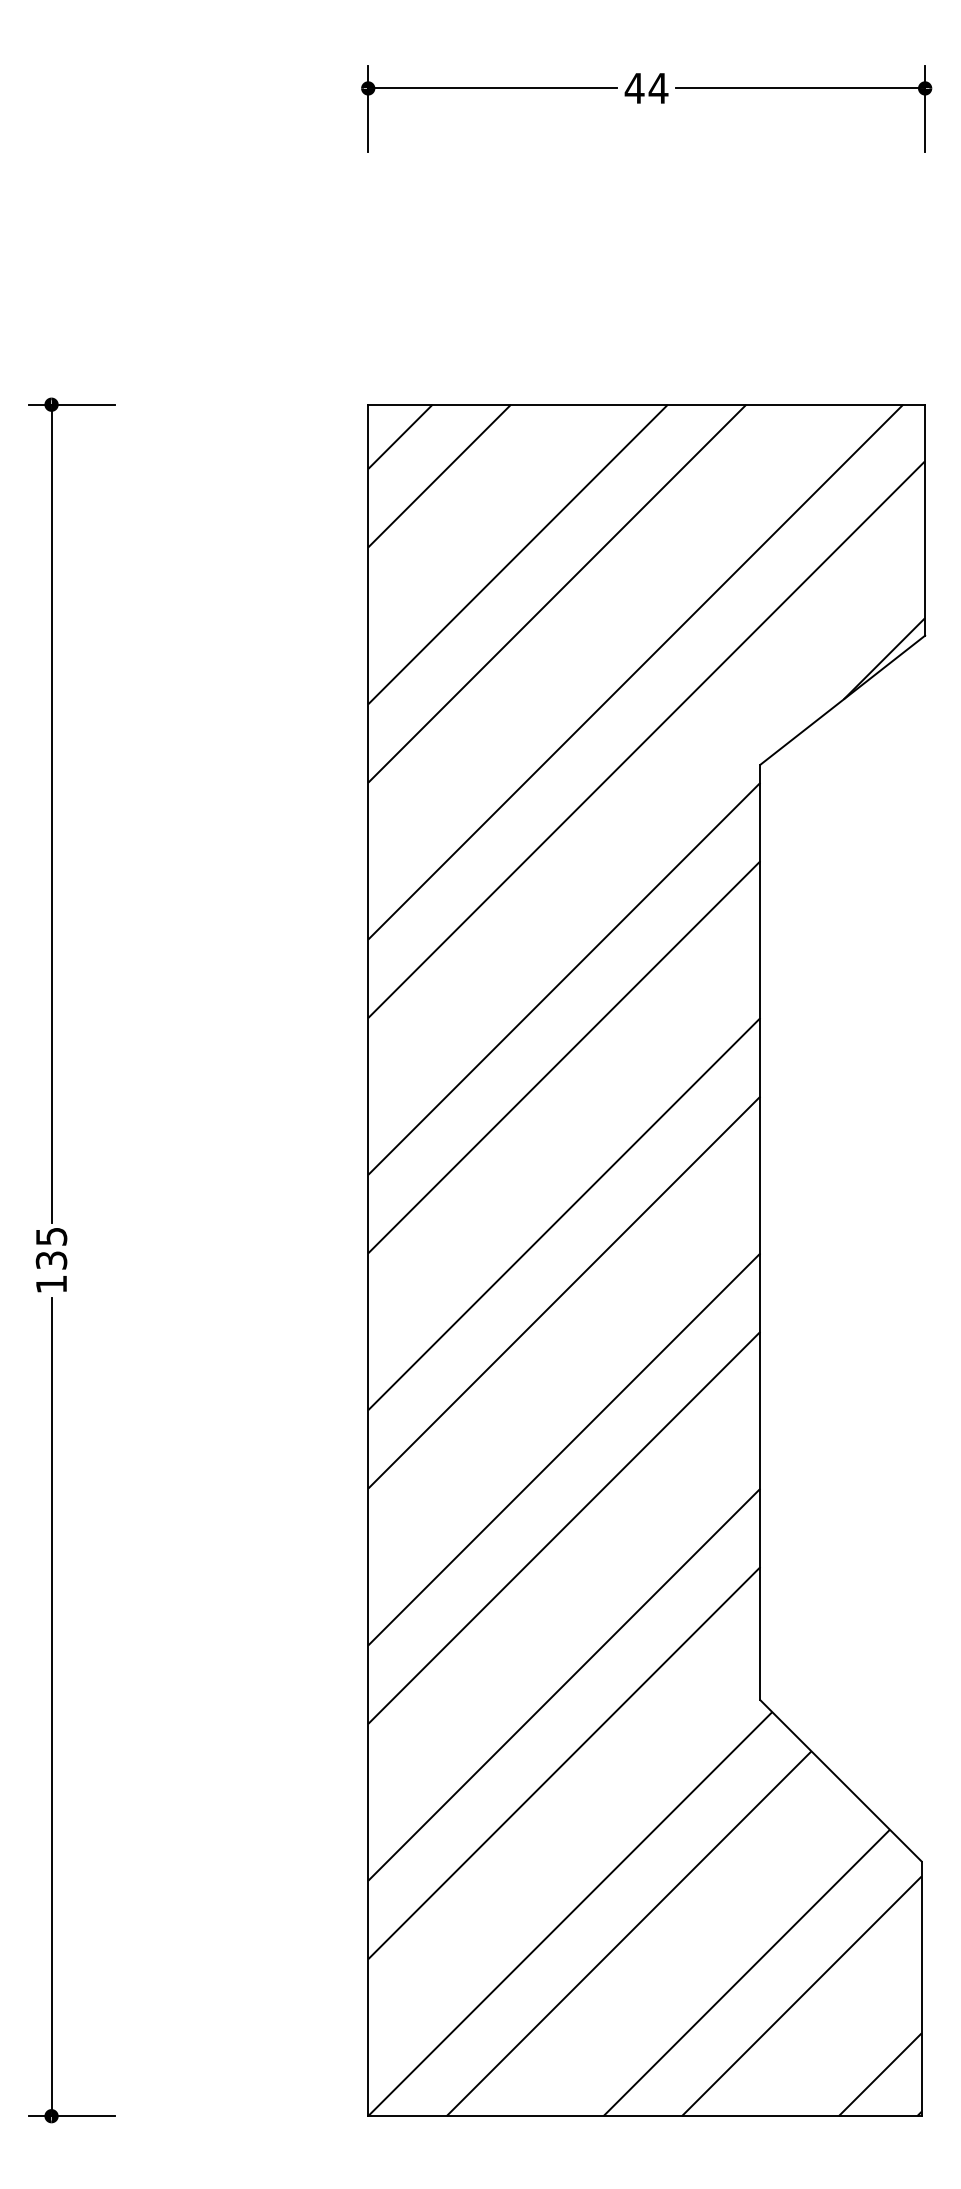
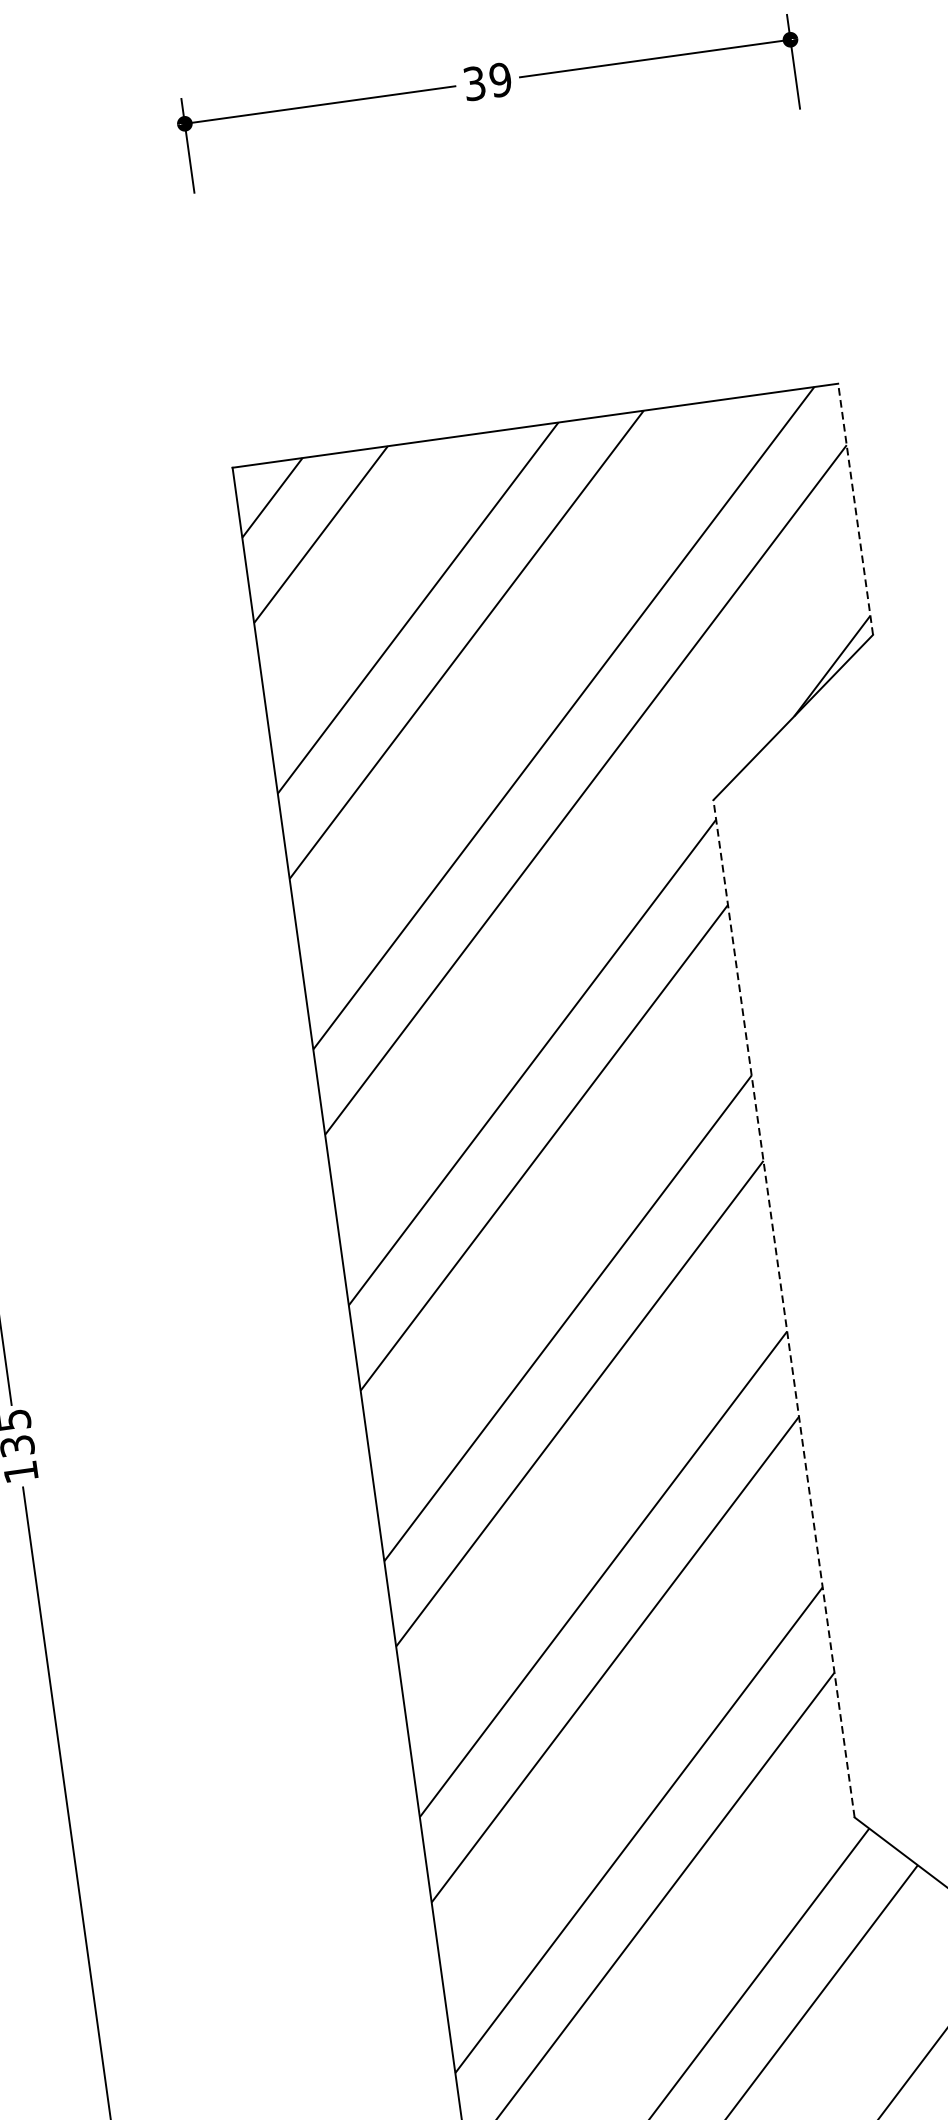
text: (646, 88) -> (487, 81), 44 -> 39
line: (925, 519) -> (855, 508), solid -> dashed
line: (760, 1232) -> (784, 1308), solid -> dashed

